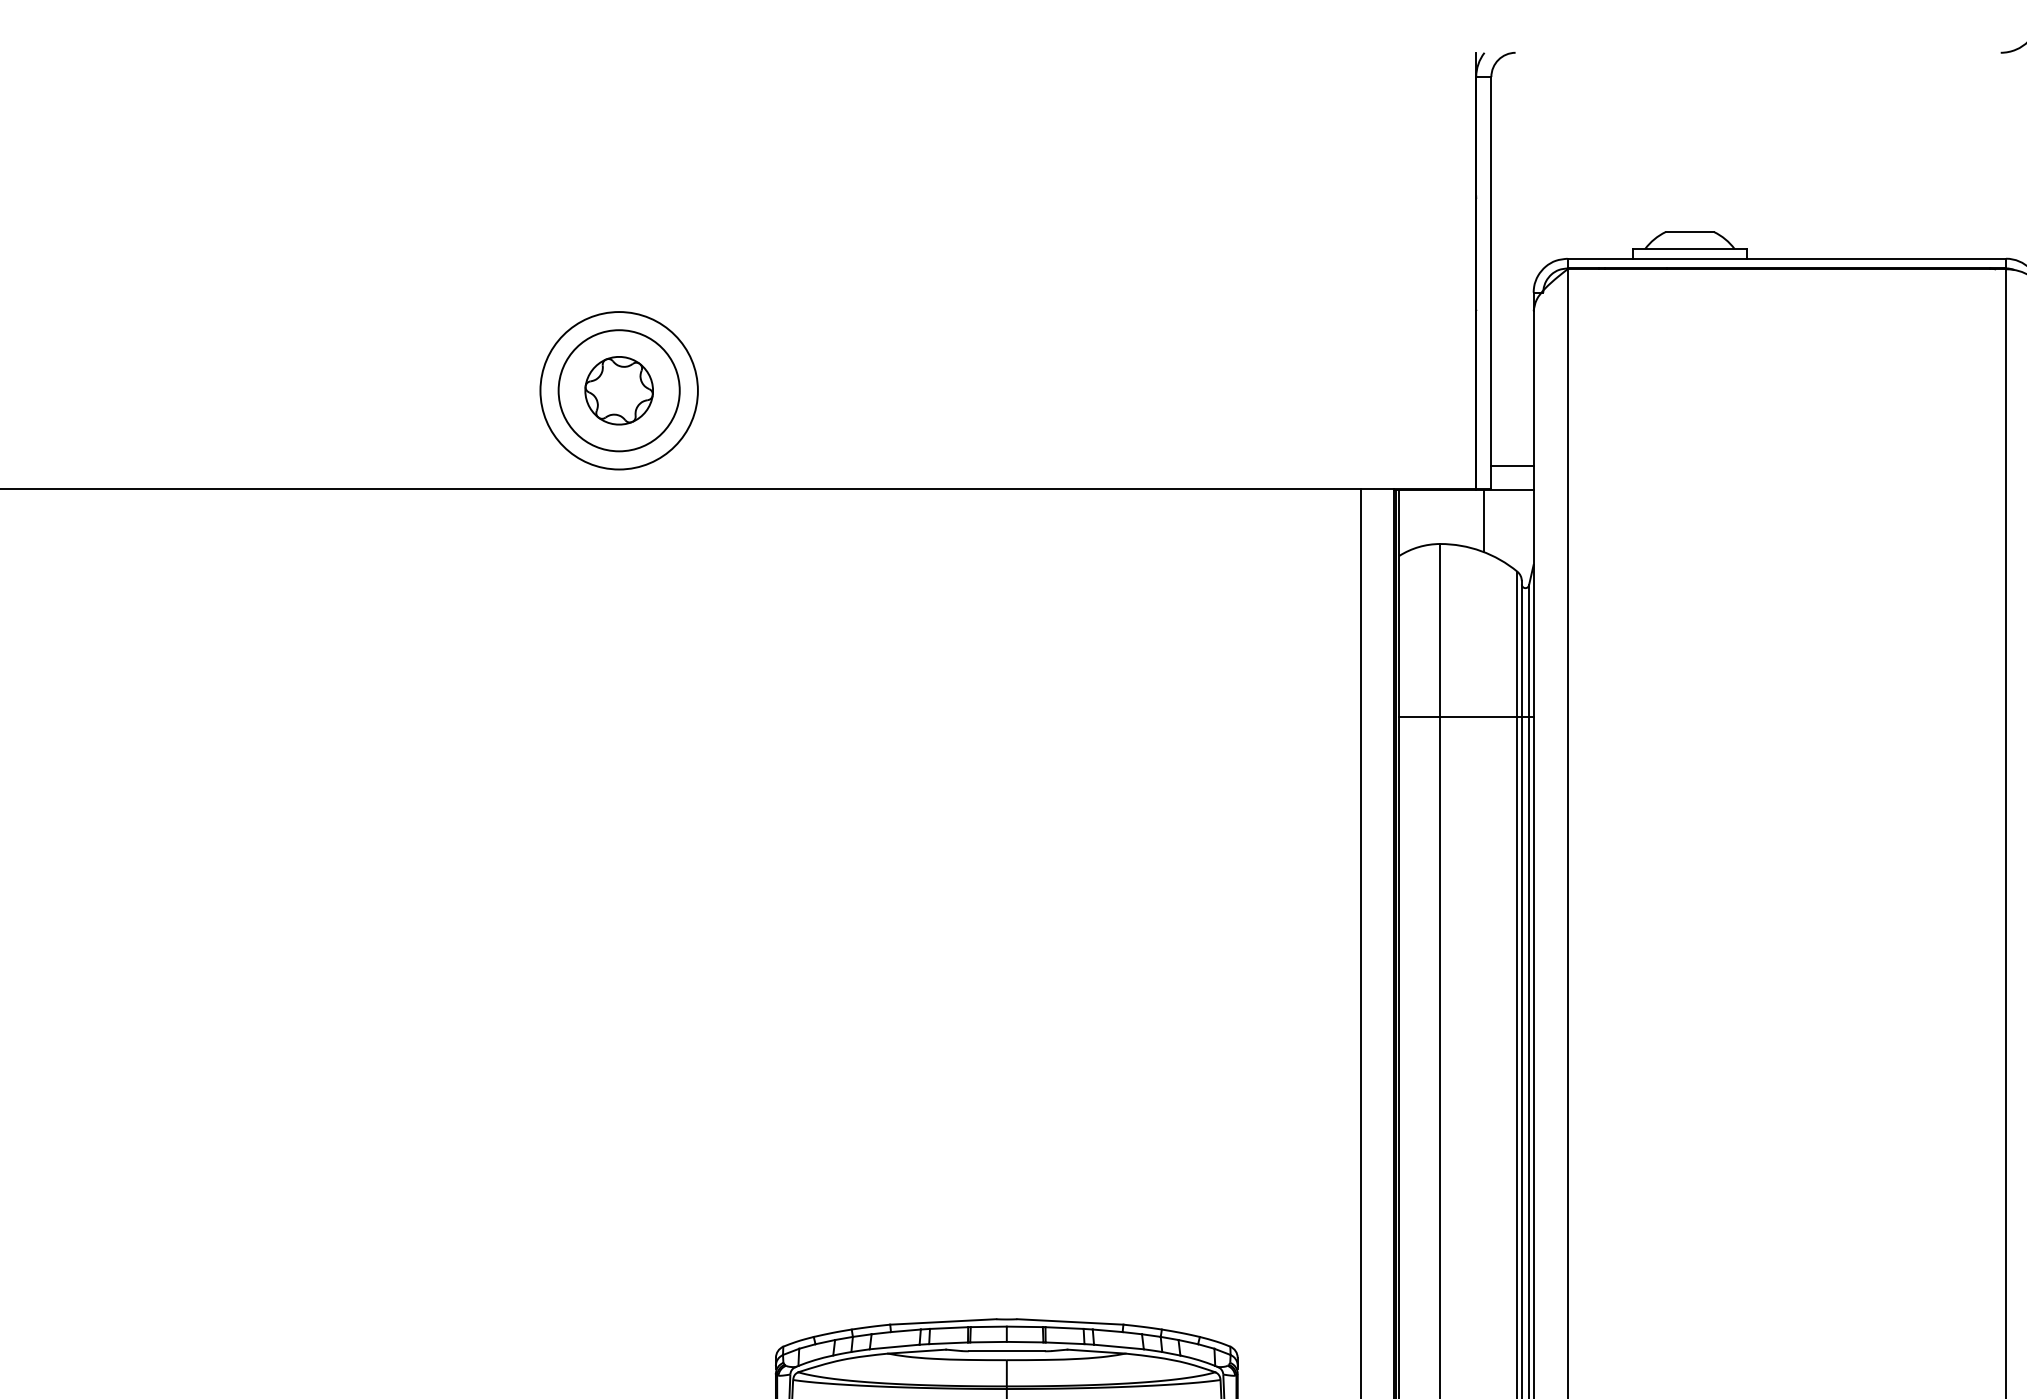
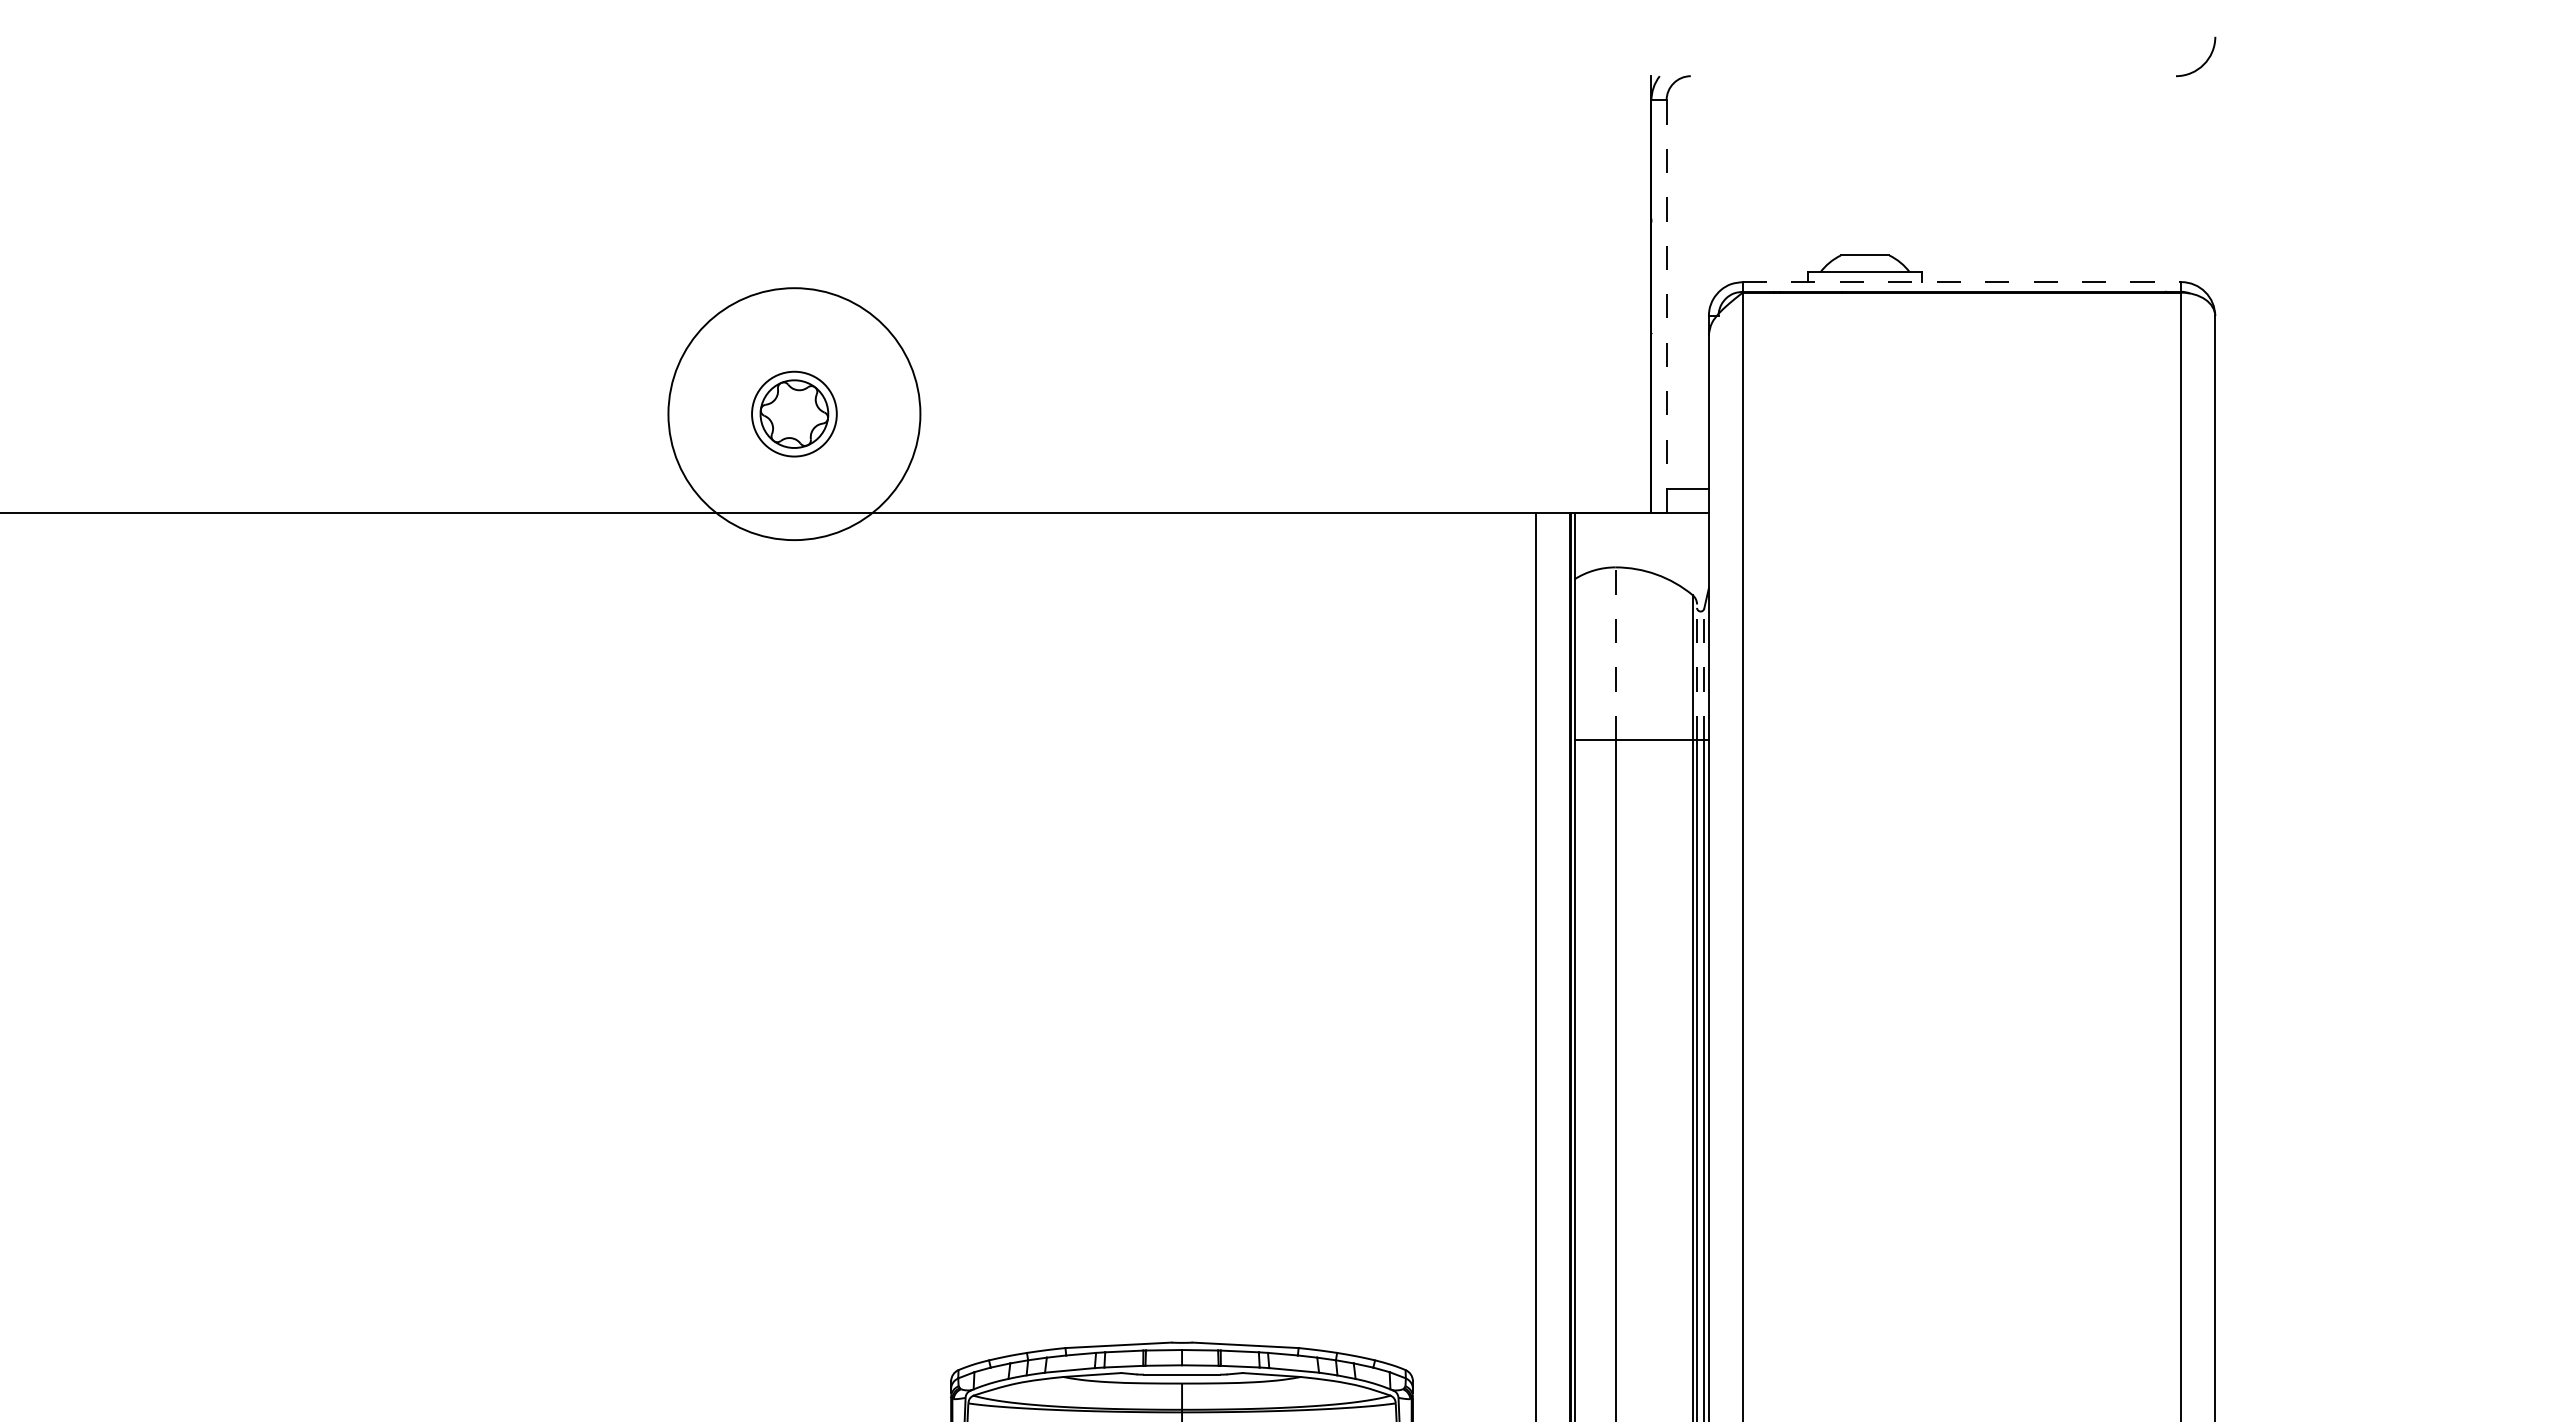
line: (1787, 259) -> (1962, 282), solid -> dashed
line: (1491, 284) -> (1666, 307), solid -> dashed
circle: (619, 390) -> (794, 413), size x0.7
circle: (619, 390) -> (794, 413), size x1.6
line: (1484, 521) -> (1659, 544), removed
line: (1440, 630) -> (1615, 653), solid -> dashed
line: (1522, 649) -> (1697, 672), solid -> dashed
line: (1529, 651) -> (1704, 674), solid -> dashed

